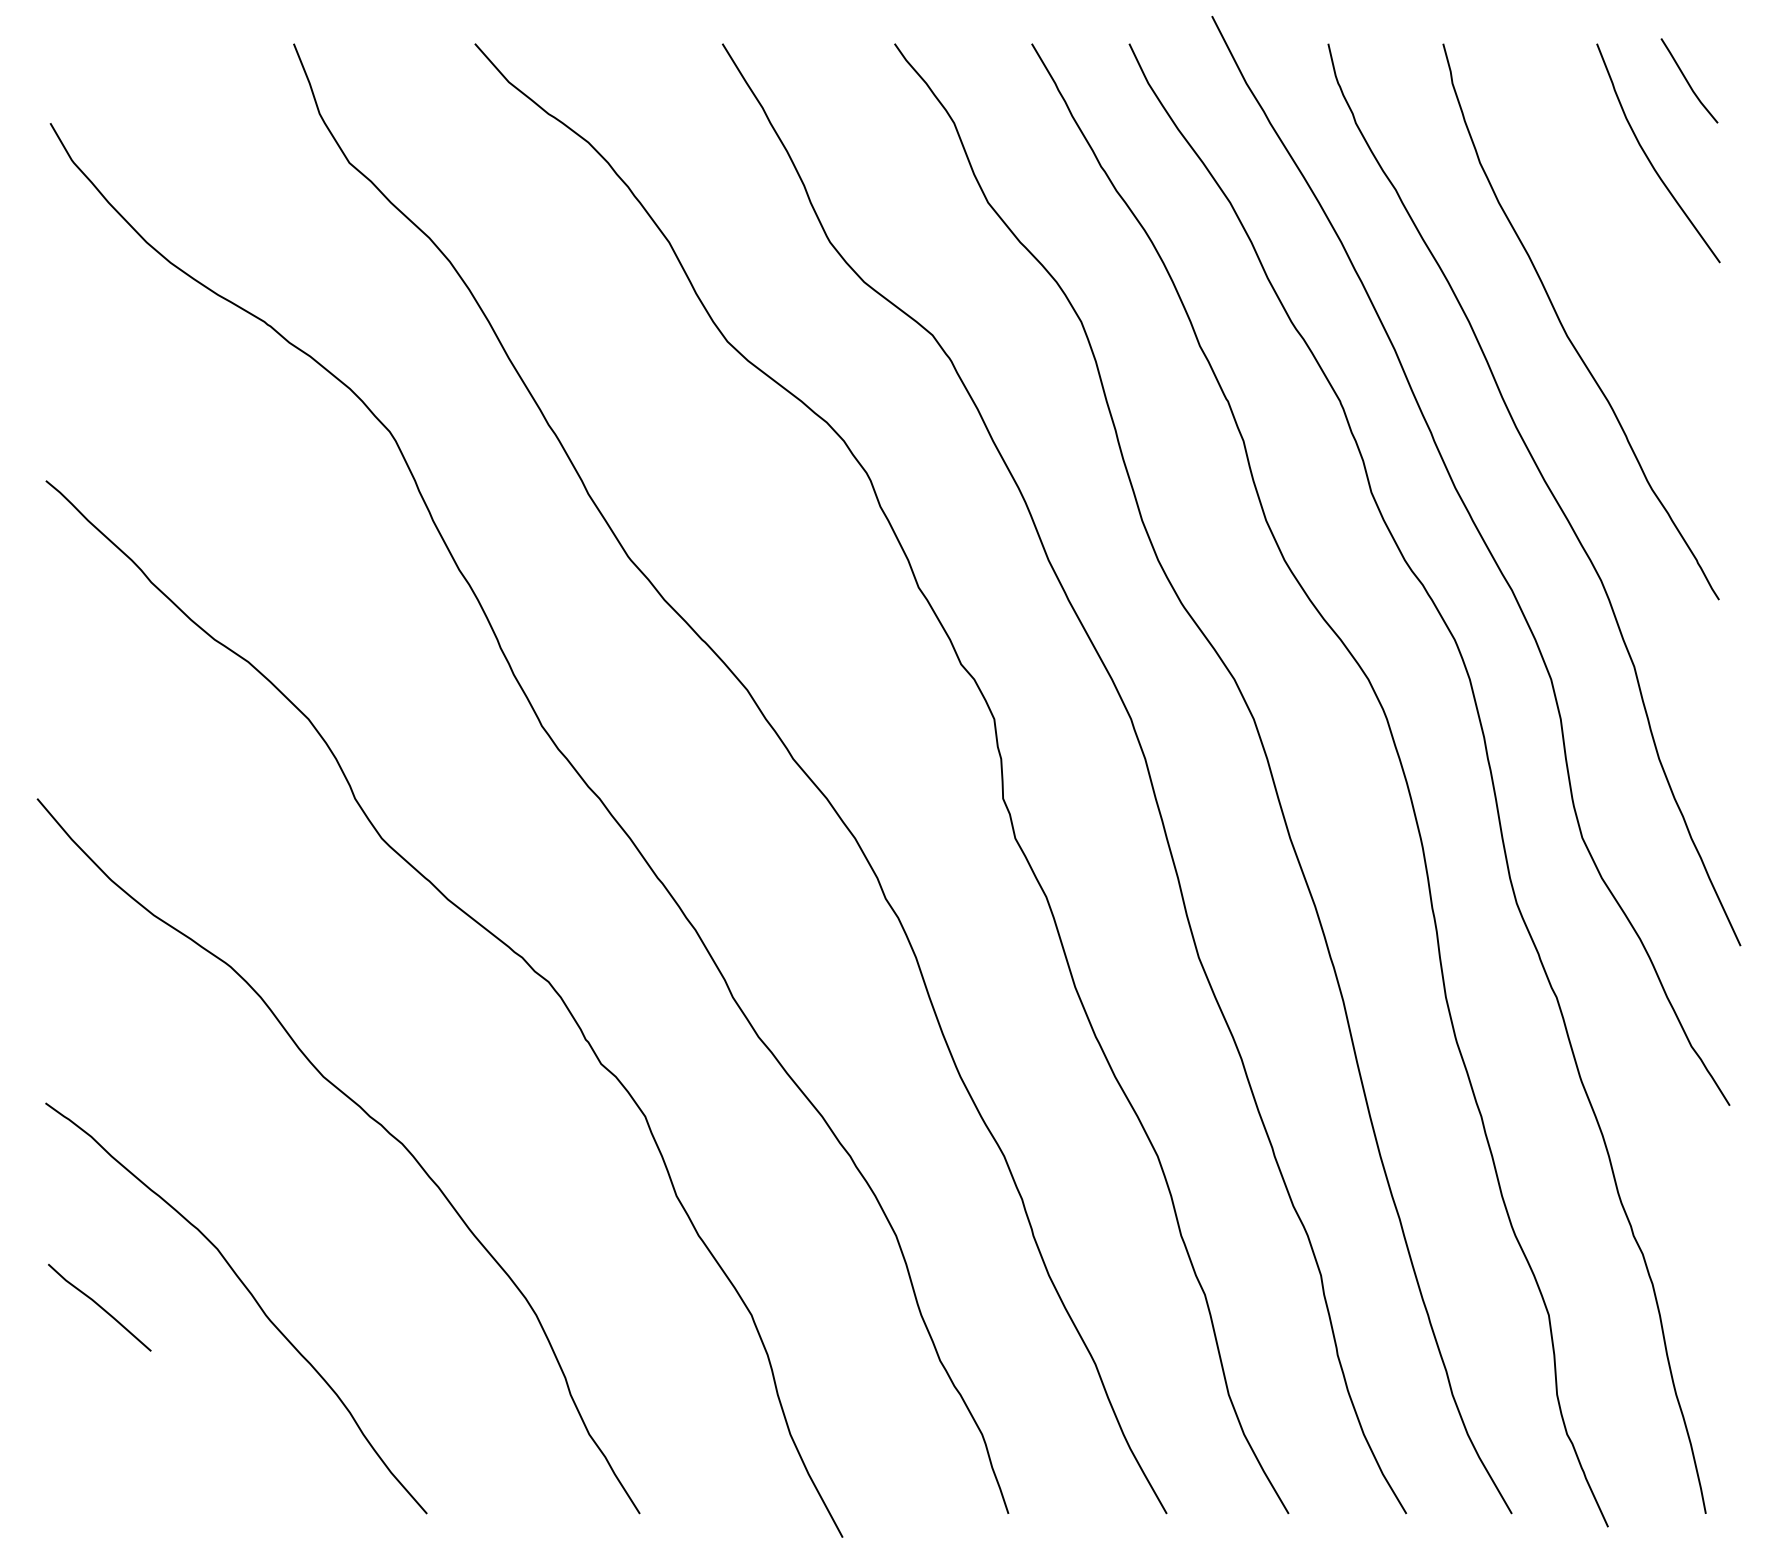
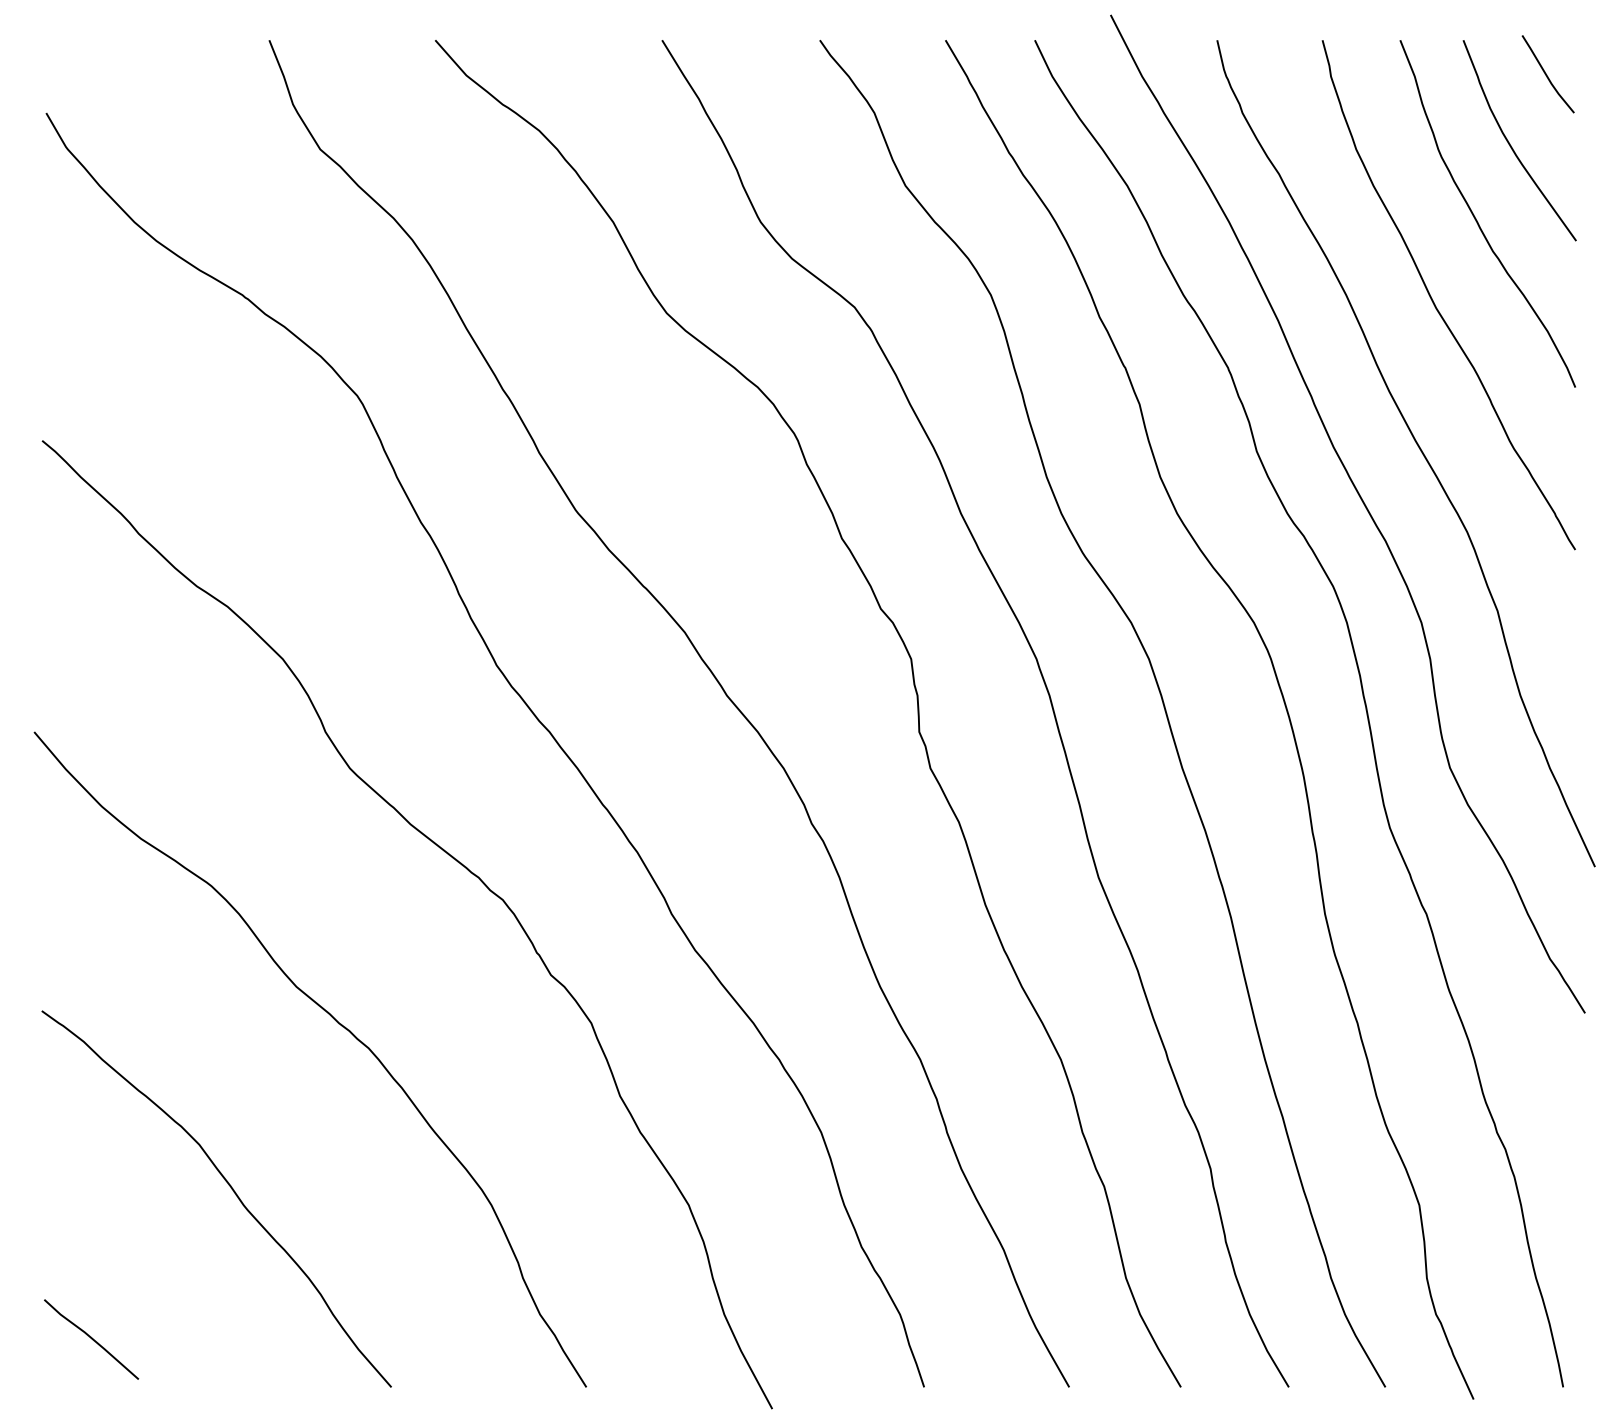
curve: (1612, 240) -> (1477, 220), added
line: (99, 1307) -> (91, 1339), moved

